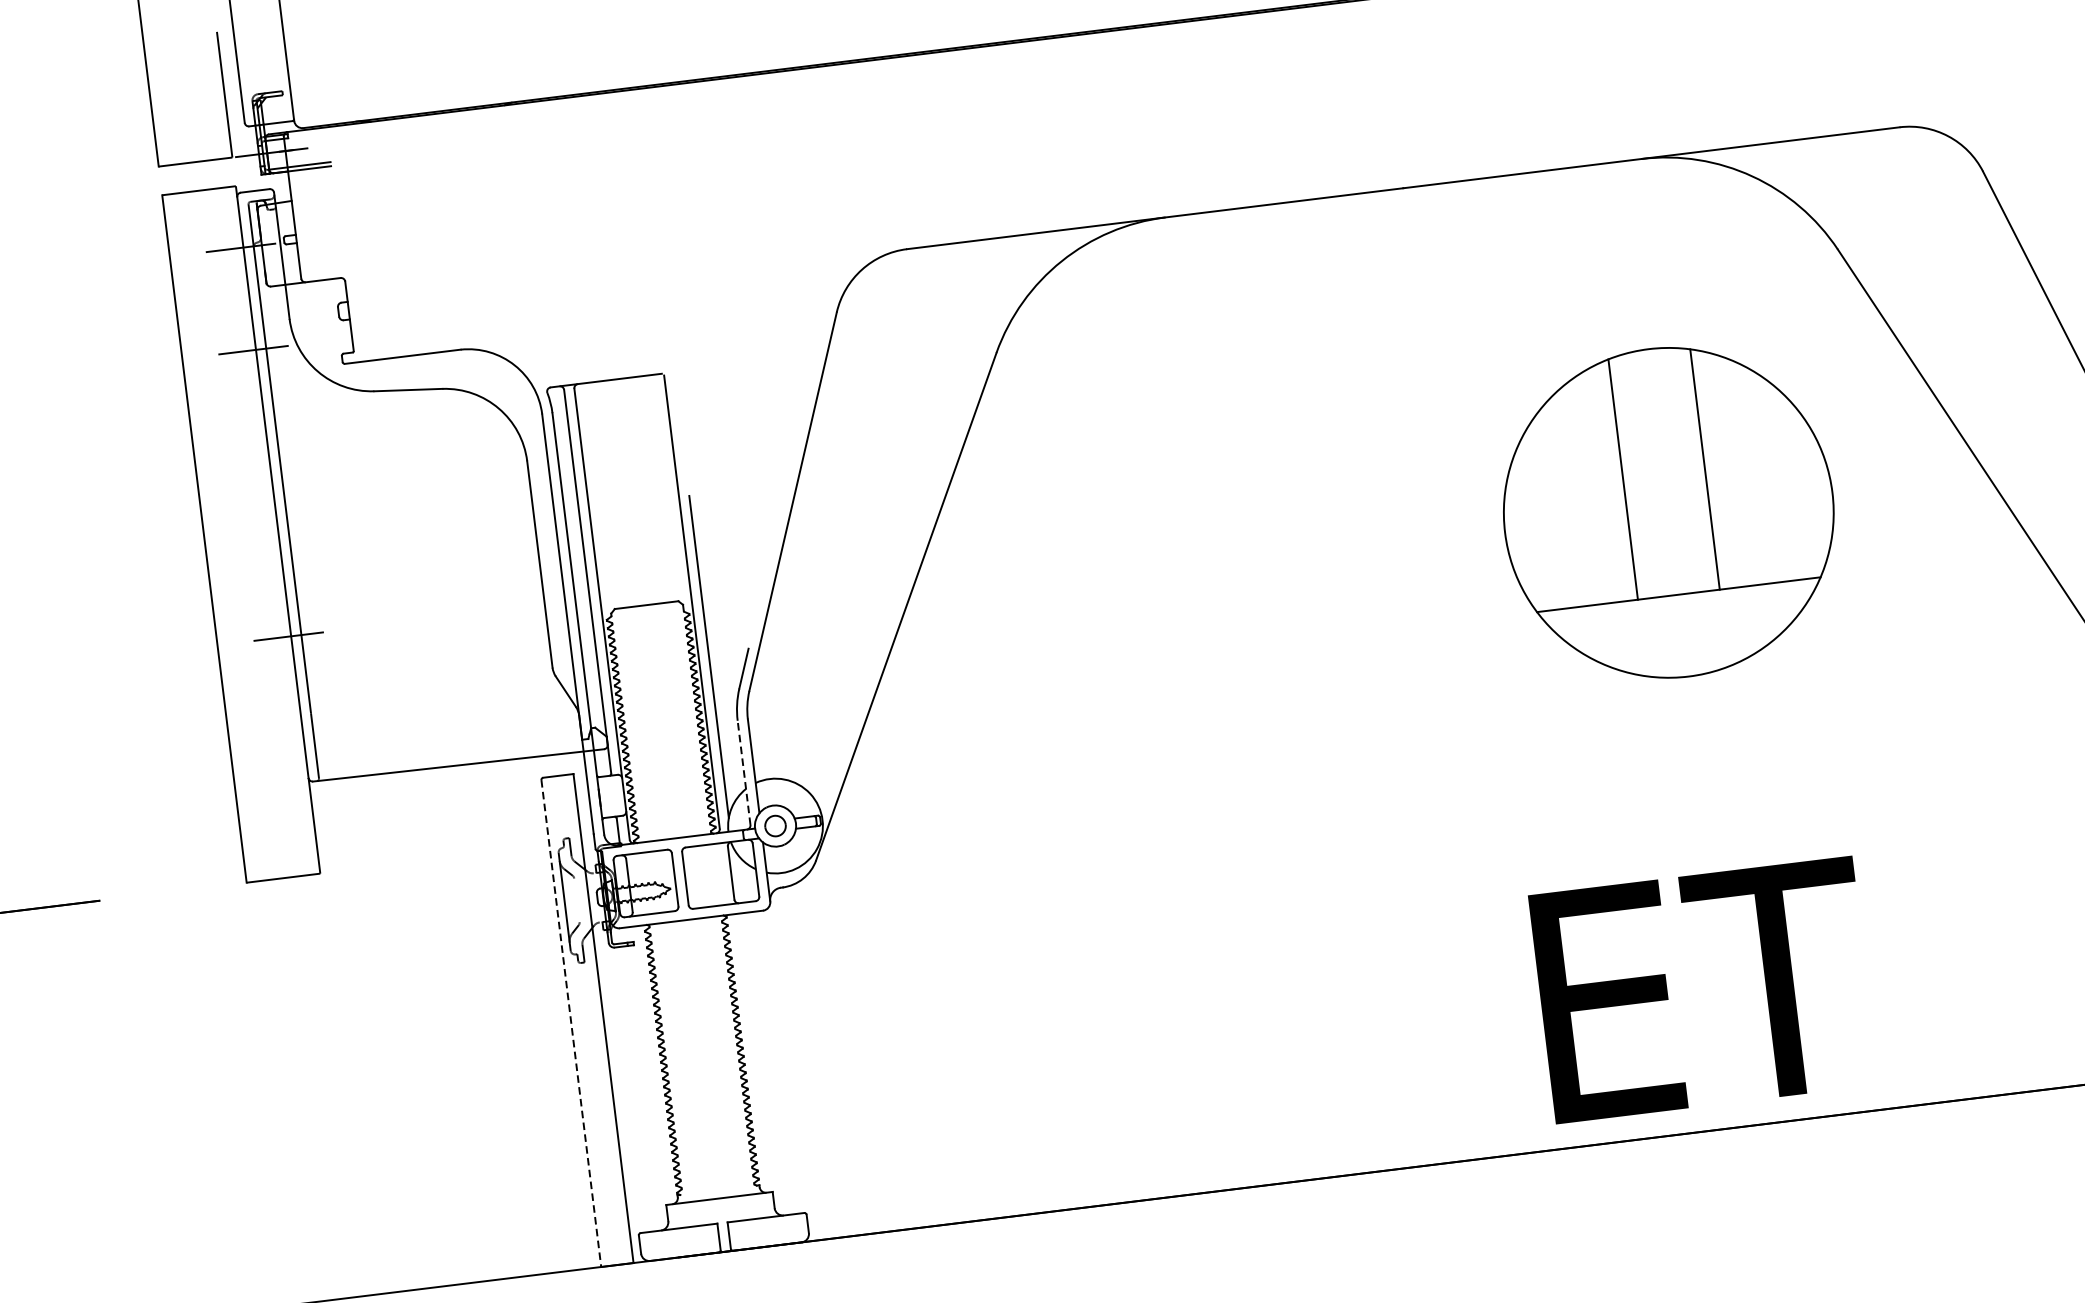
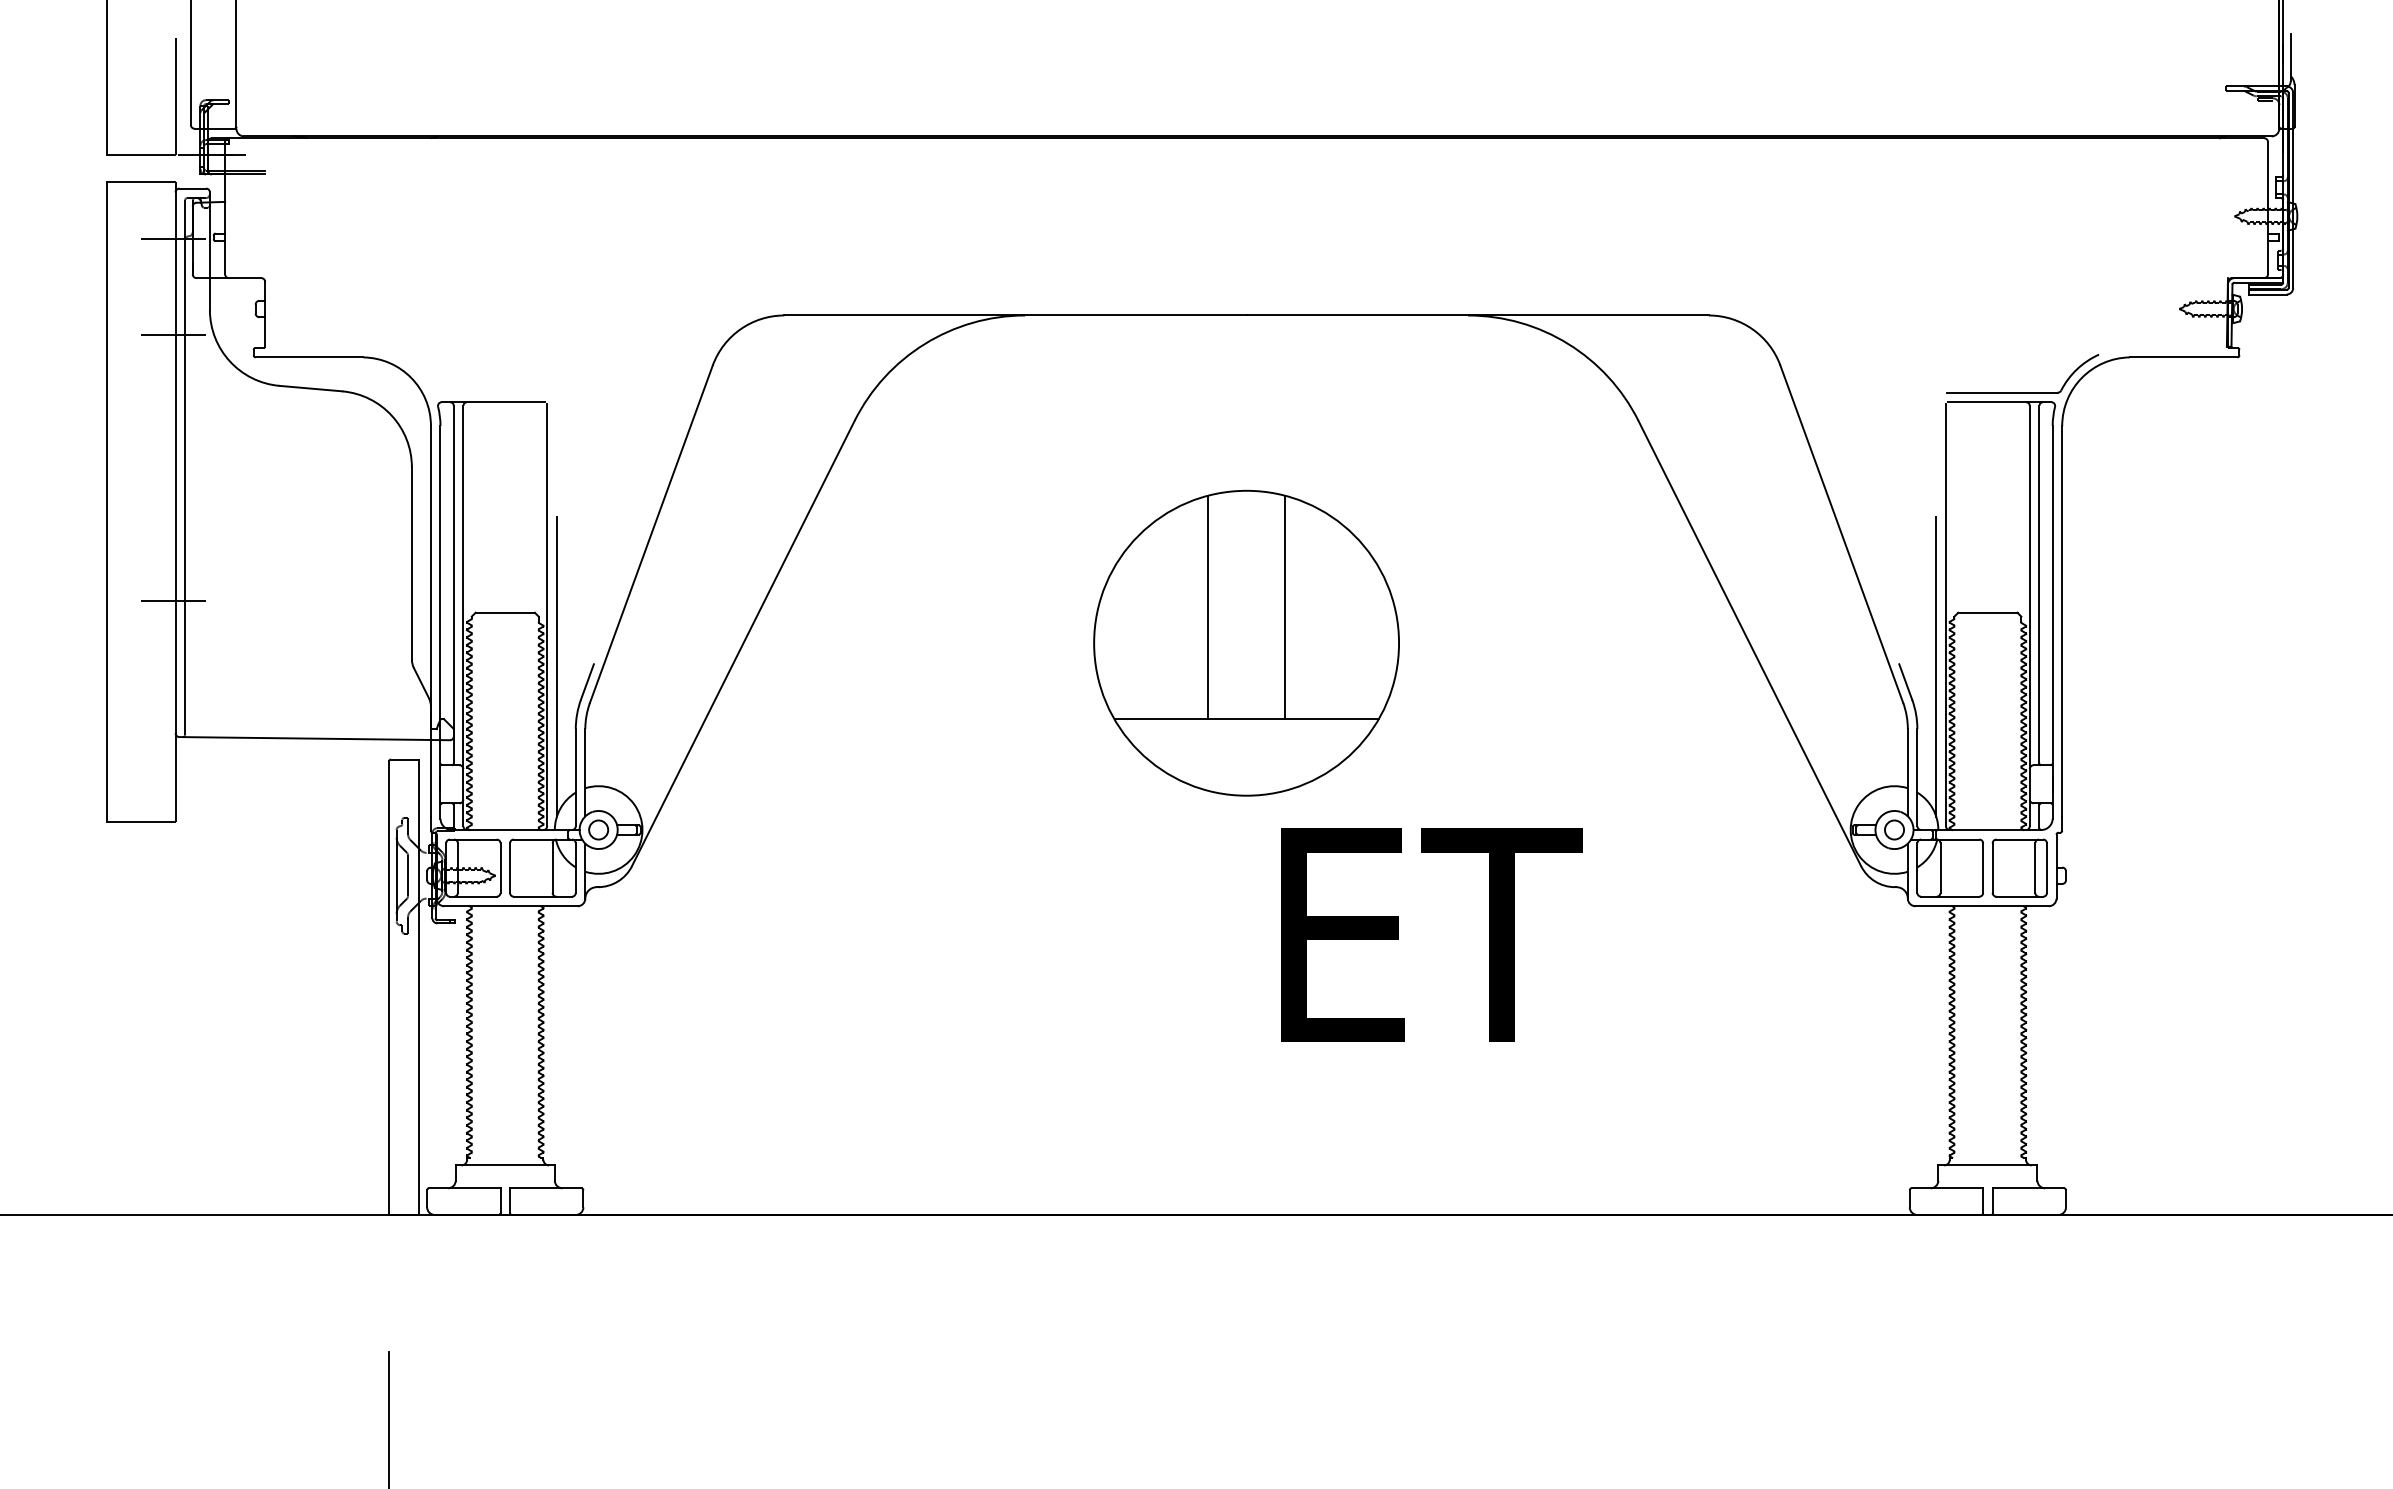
part: (1668, 512) -> (1246, 642), moved
line: (743, 772) -> (575, 777), dashed -> solid
line: (577, 899) -> (408, 875), added
text: (1703, 989) -> (1431, 934), moved
line: (571, 1023) -> (389, 988), dashed -> solid

